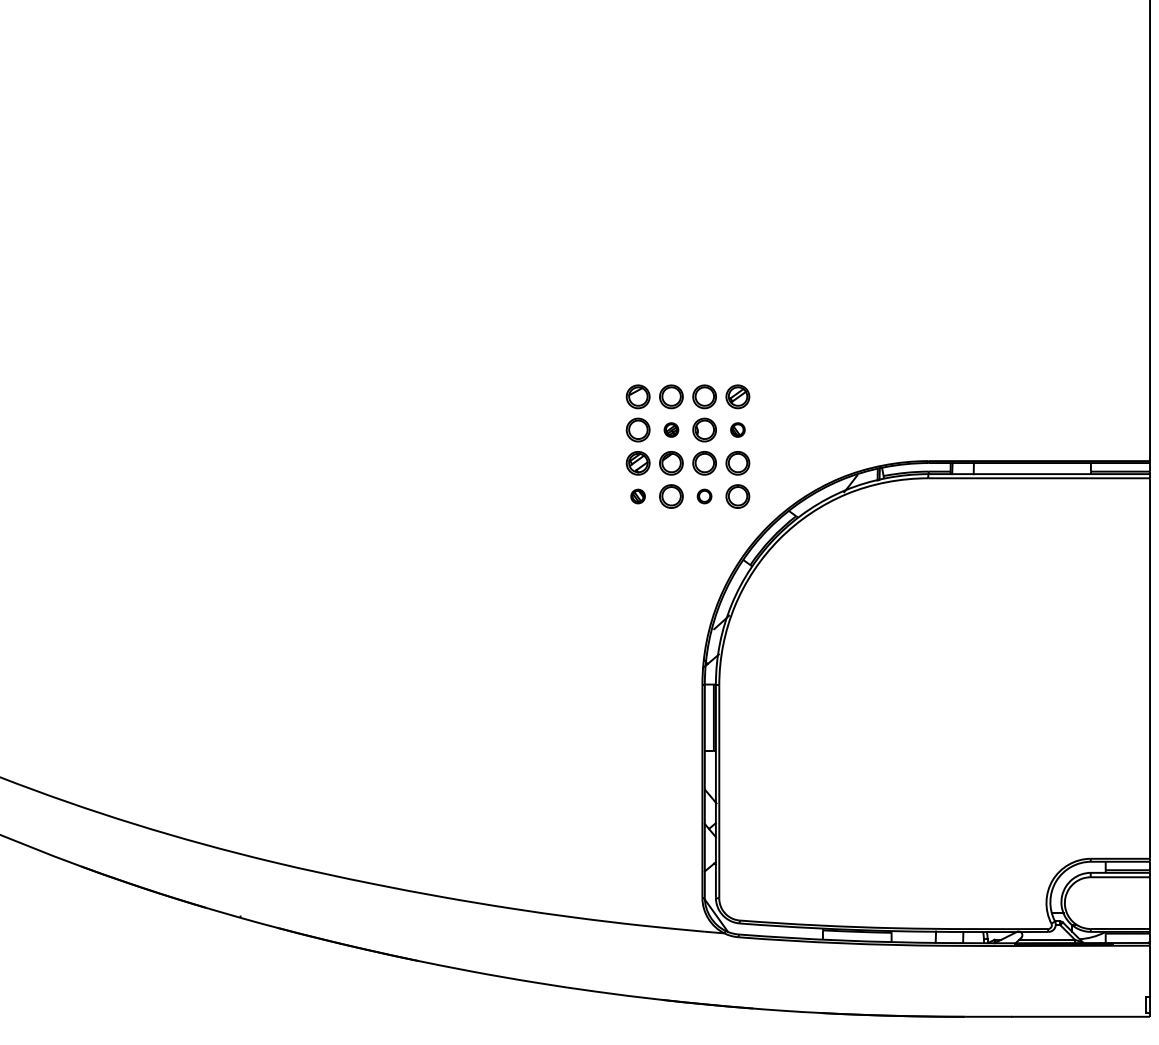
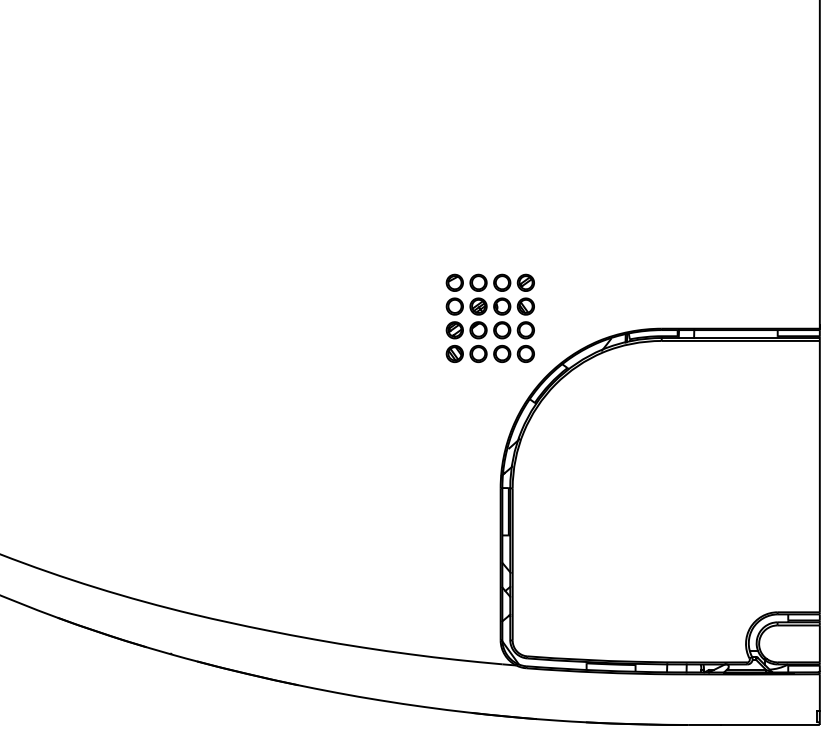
part: (671, 429) -> (478, 306), size x1.67
part: (737, 429) -> (525, 306), size x1.67
part: (637, 496) -> (454, 353), size x1.67
part: (704, 496) -> (502, 353), size x1.67

